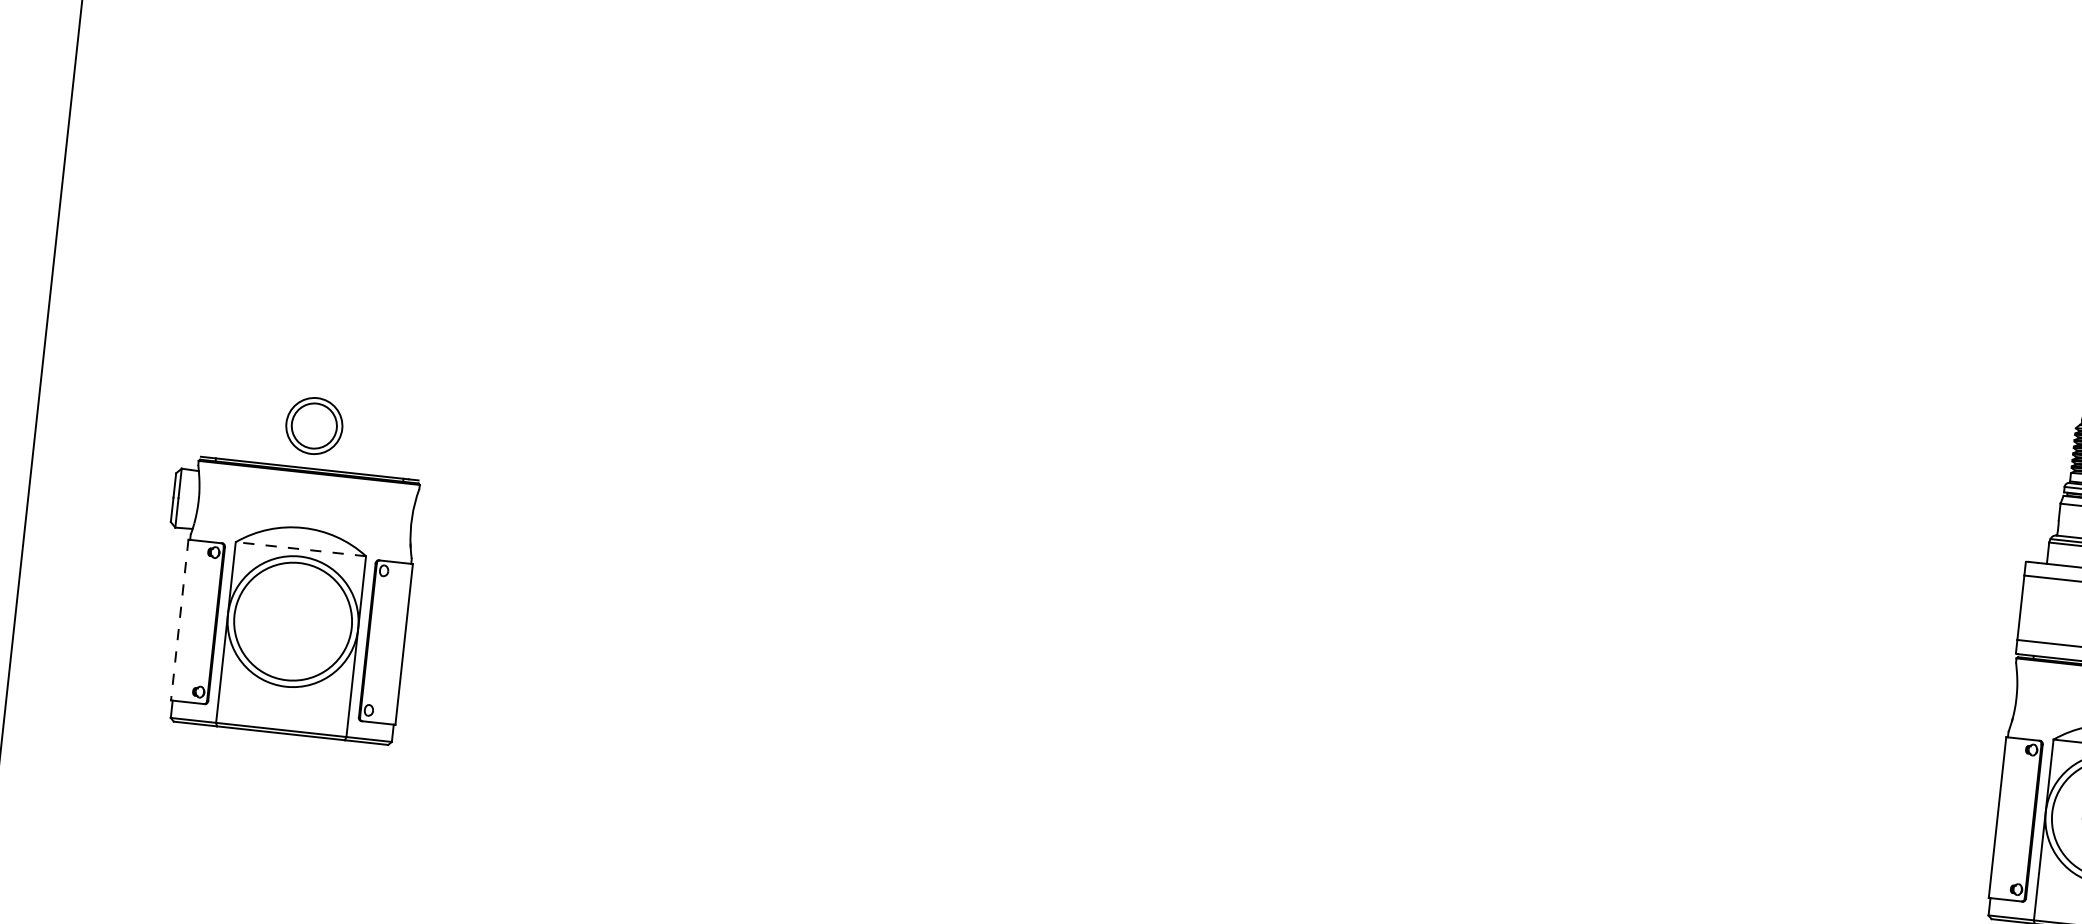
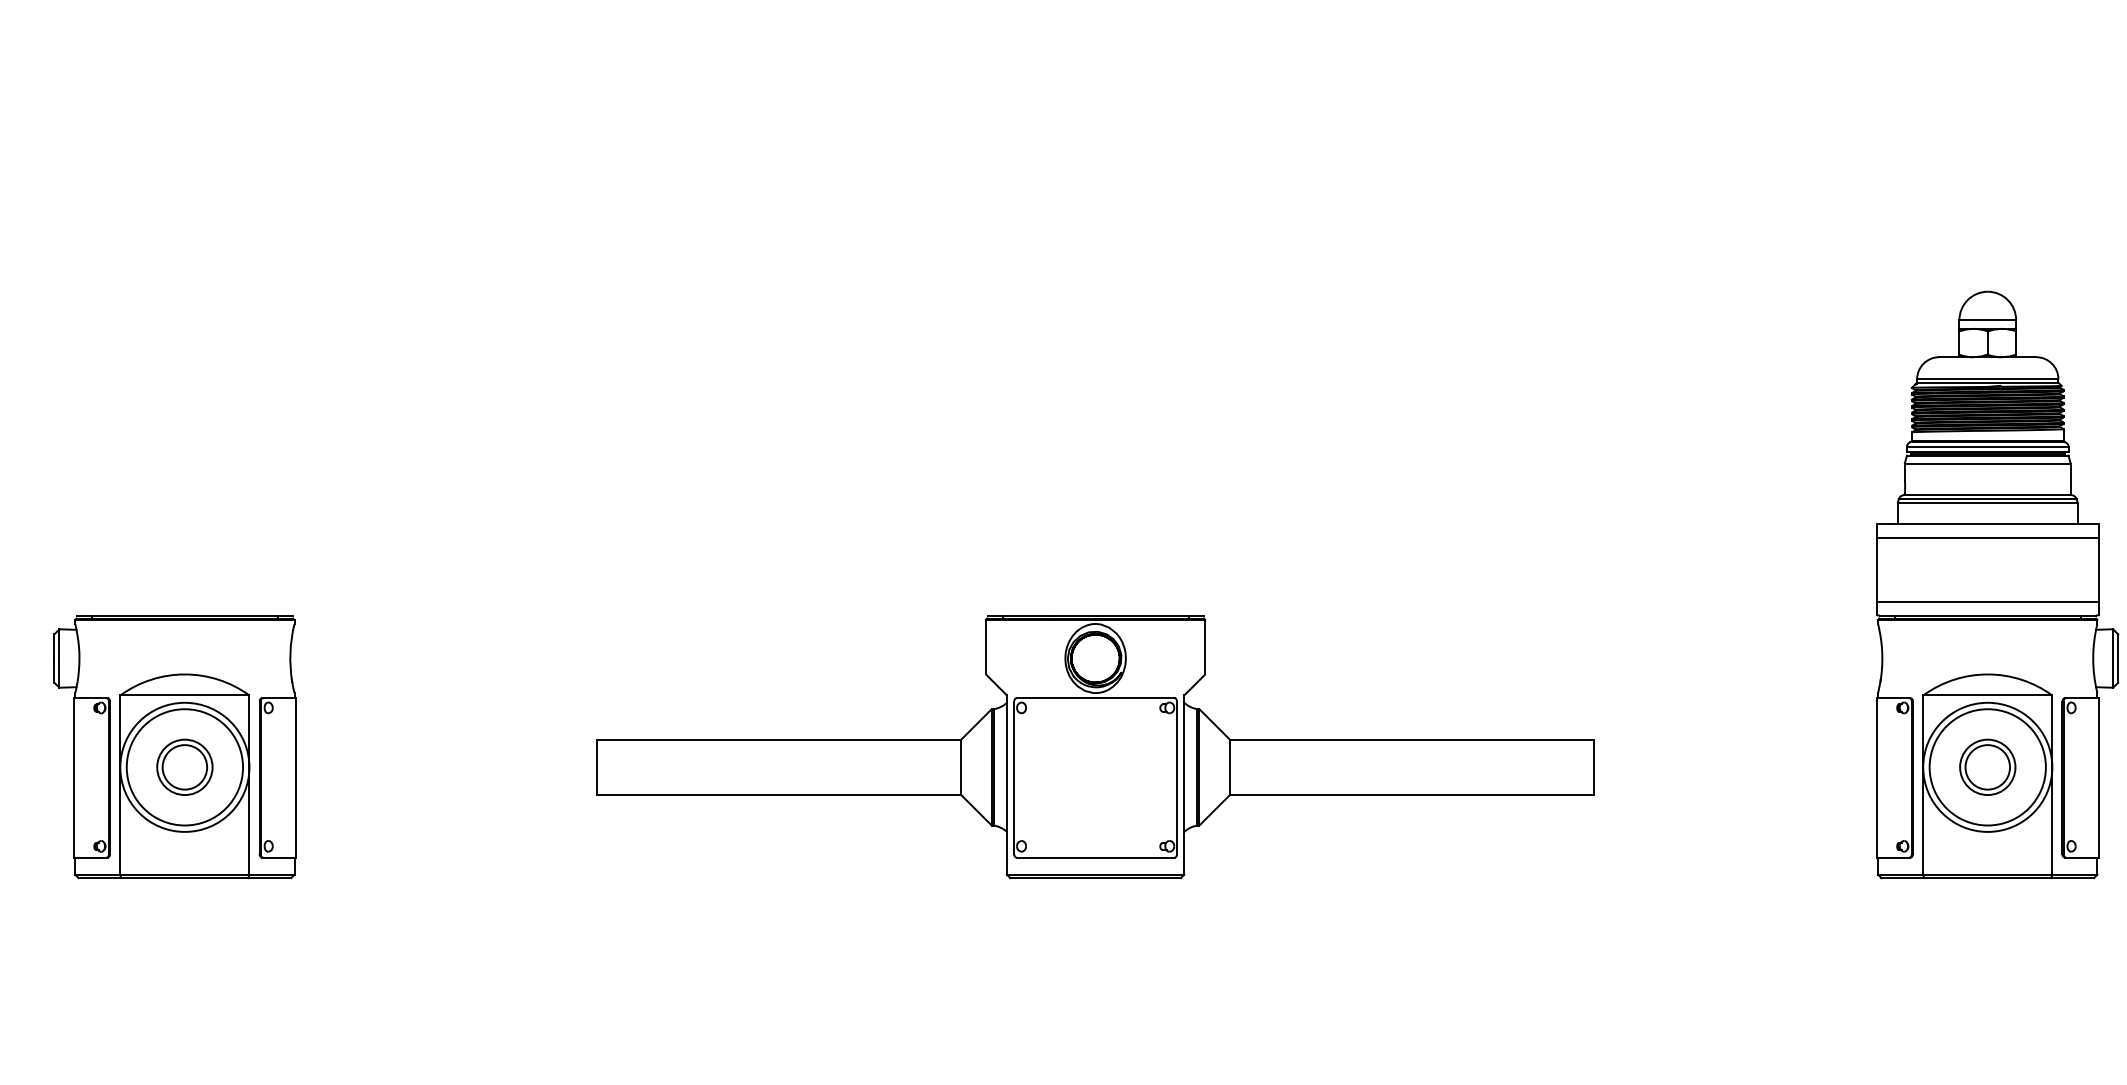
part: (314, 425) -> (184, 766), moved
line: (300, 549) -> (184, 695), dashed -> solid
line: (179, 619) -> (73, 777), dashed -> solid
part: (1213, 701) -> (1095, 747), added

